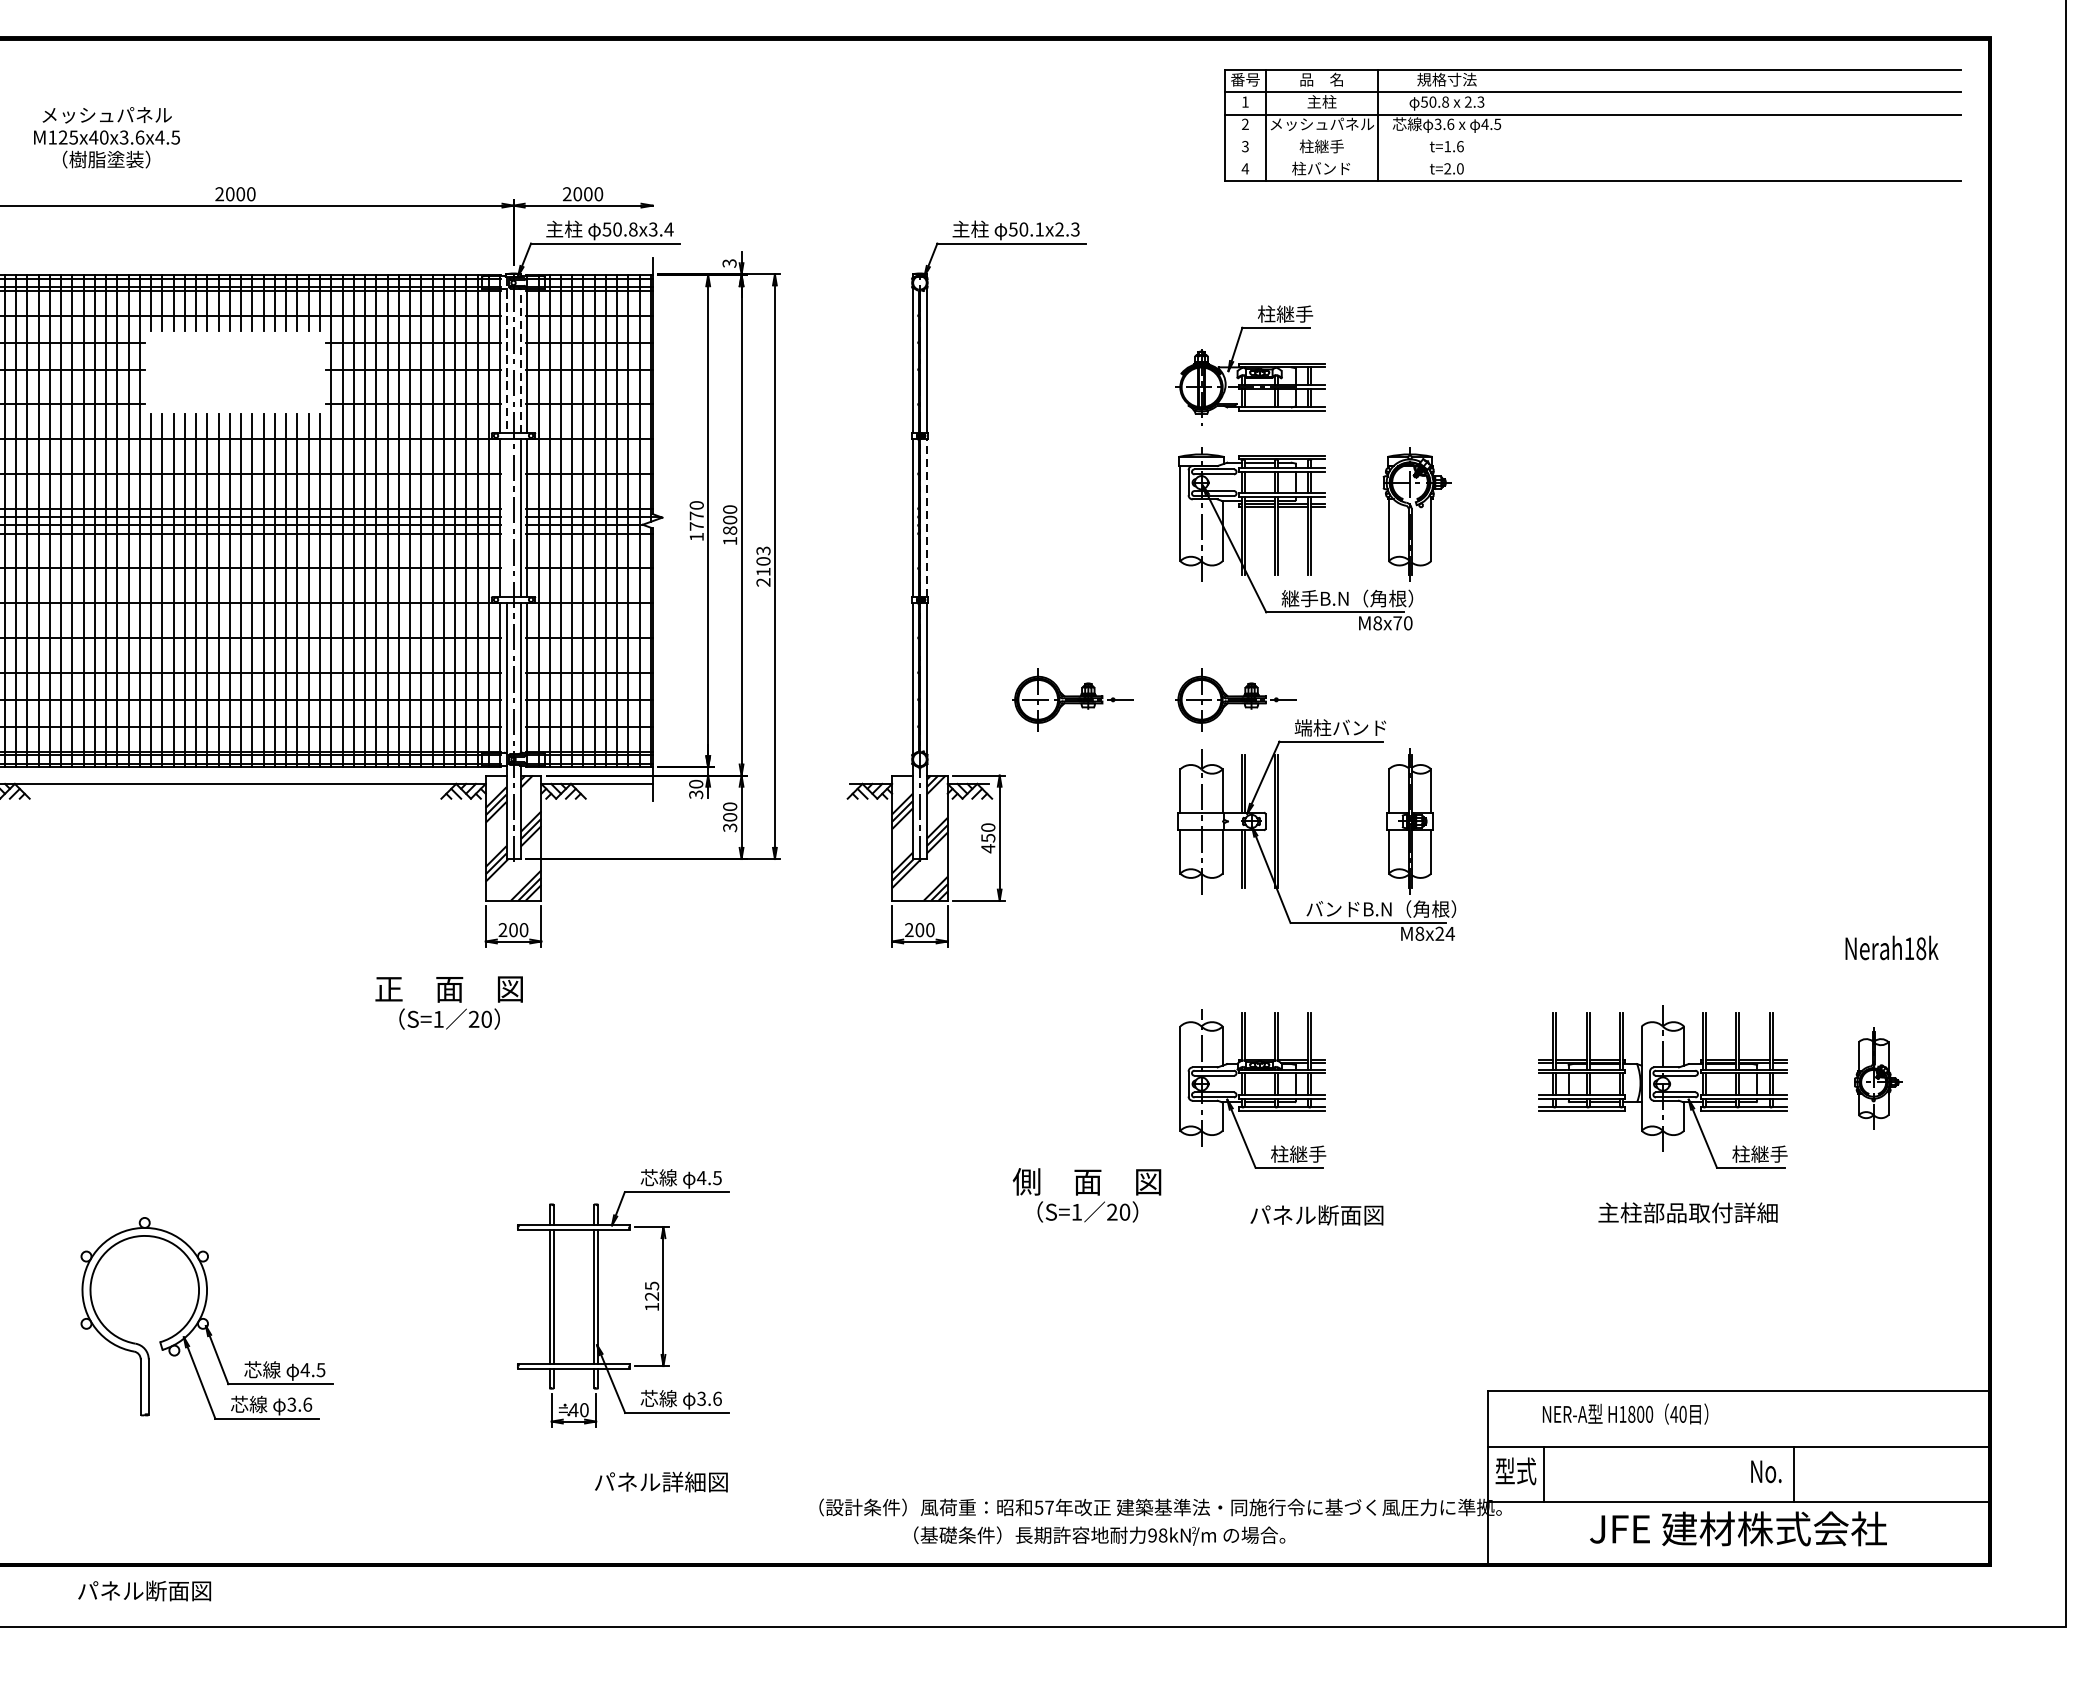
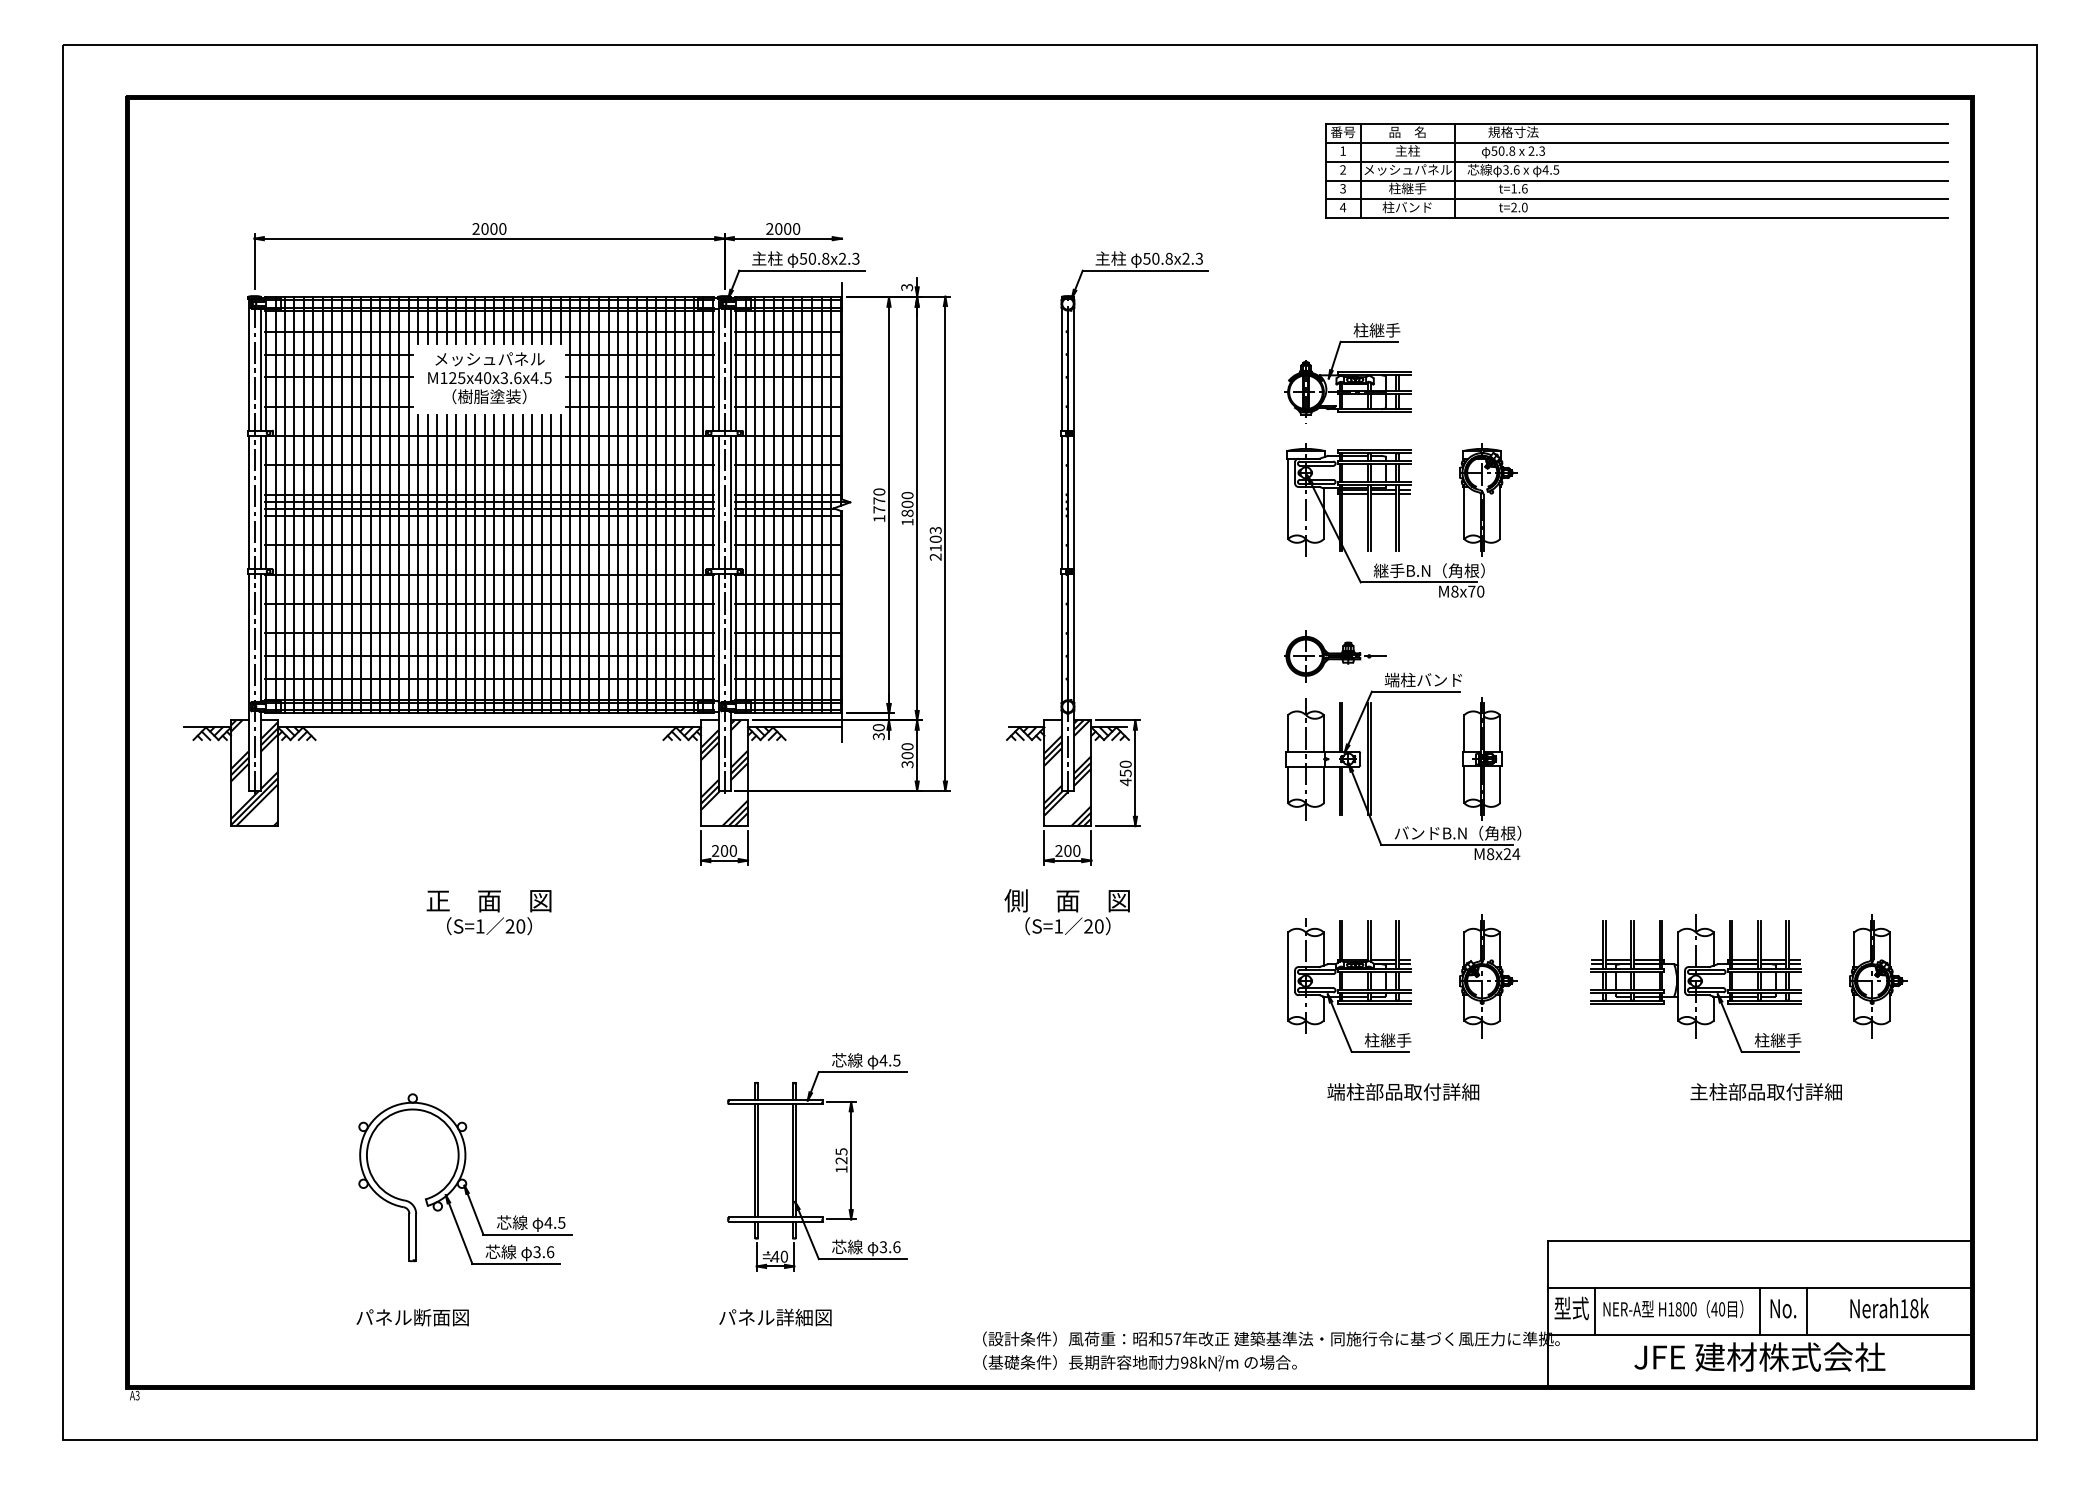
line: (1592, 136) -> (1636, 180), added
text: (106, 138) -> (489, 378), moved
line: (1592, 159) -> (1636, 199), added
text: (661, 229) -> (849, 258), 50.8x3.4 -> 50.8x2.3
text: (1038, 229) -> (1168, 258), 50.1x2.3 -> 50.8x2.3
line: (506, 355) -> (718, 365), dashed -> solid
line: (520, 360) -> (730, 369), dashed -> solid
line: (506, 517) -> (718, 502), added
line: (926, 517) -> (1073, 502), dashed -> solid
part: (1073, 699) -> (1197, 656), removed
text: (1891, 947) -> (1889, 1307), moved
text: (448, 1002) -> (488, 912), moved
part: (1417, 1078) -> (1488, 976), added
part: (1878, 1078) -> (1878, 976), size x1.43
text: (1086, 1195) -> (1066, 912), moved
text: (1687, 1212) -> (1765, 1091), moved
text: (1316, 1214) -> (1403, 1091), パネル断面図 -> 端柱部品取付詳細
text: (1625, 1413) -> (1673, 1308), moved
line: (1738, 1473) -> (1759, 1310), added
text: (661, 1482) -> (775, 1317), moved
text: (1099, 1536) -> (1139, 1363), moved
text: (144, 1590) -> (412, 1317), moved

